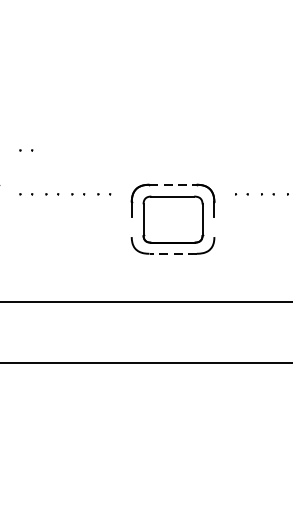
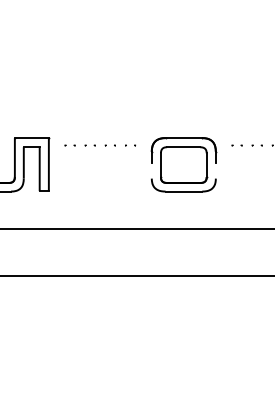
part: (25, 150) -> (69, 111), removed
line: (173, 185) -> (184, 138), dashed -> solid
line: (172, 253) -> (183, 191), dashed -> solid

